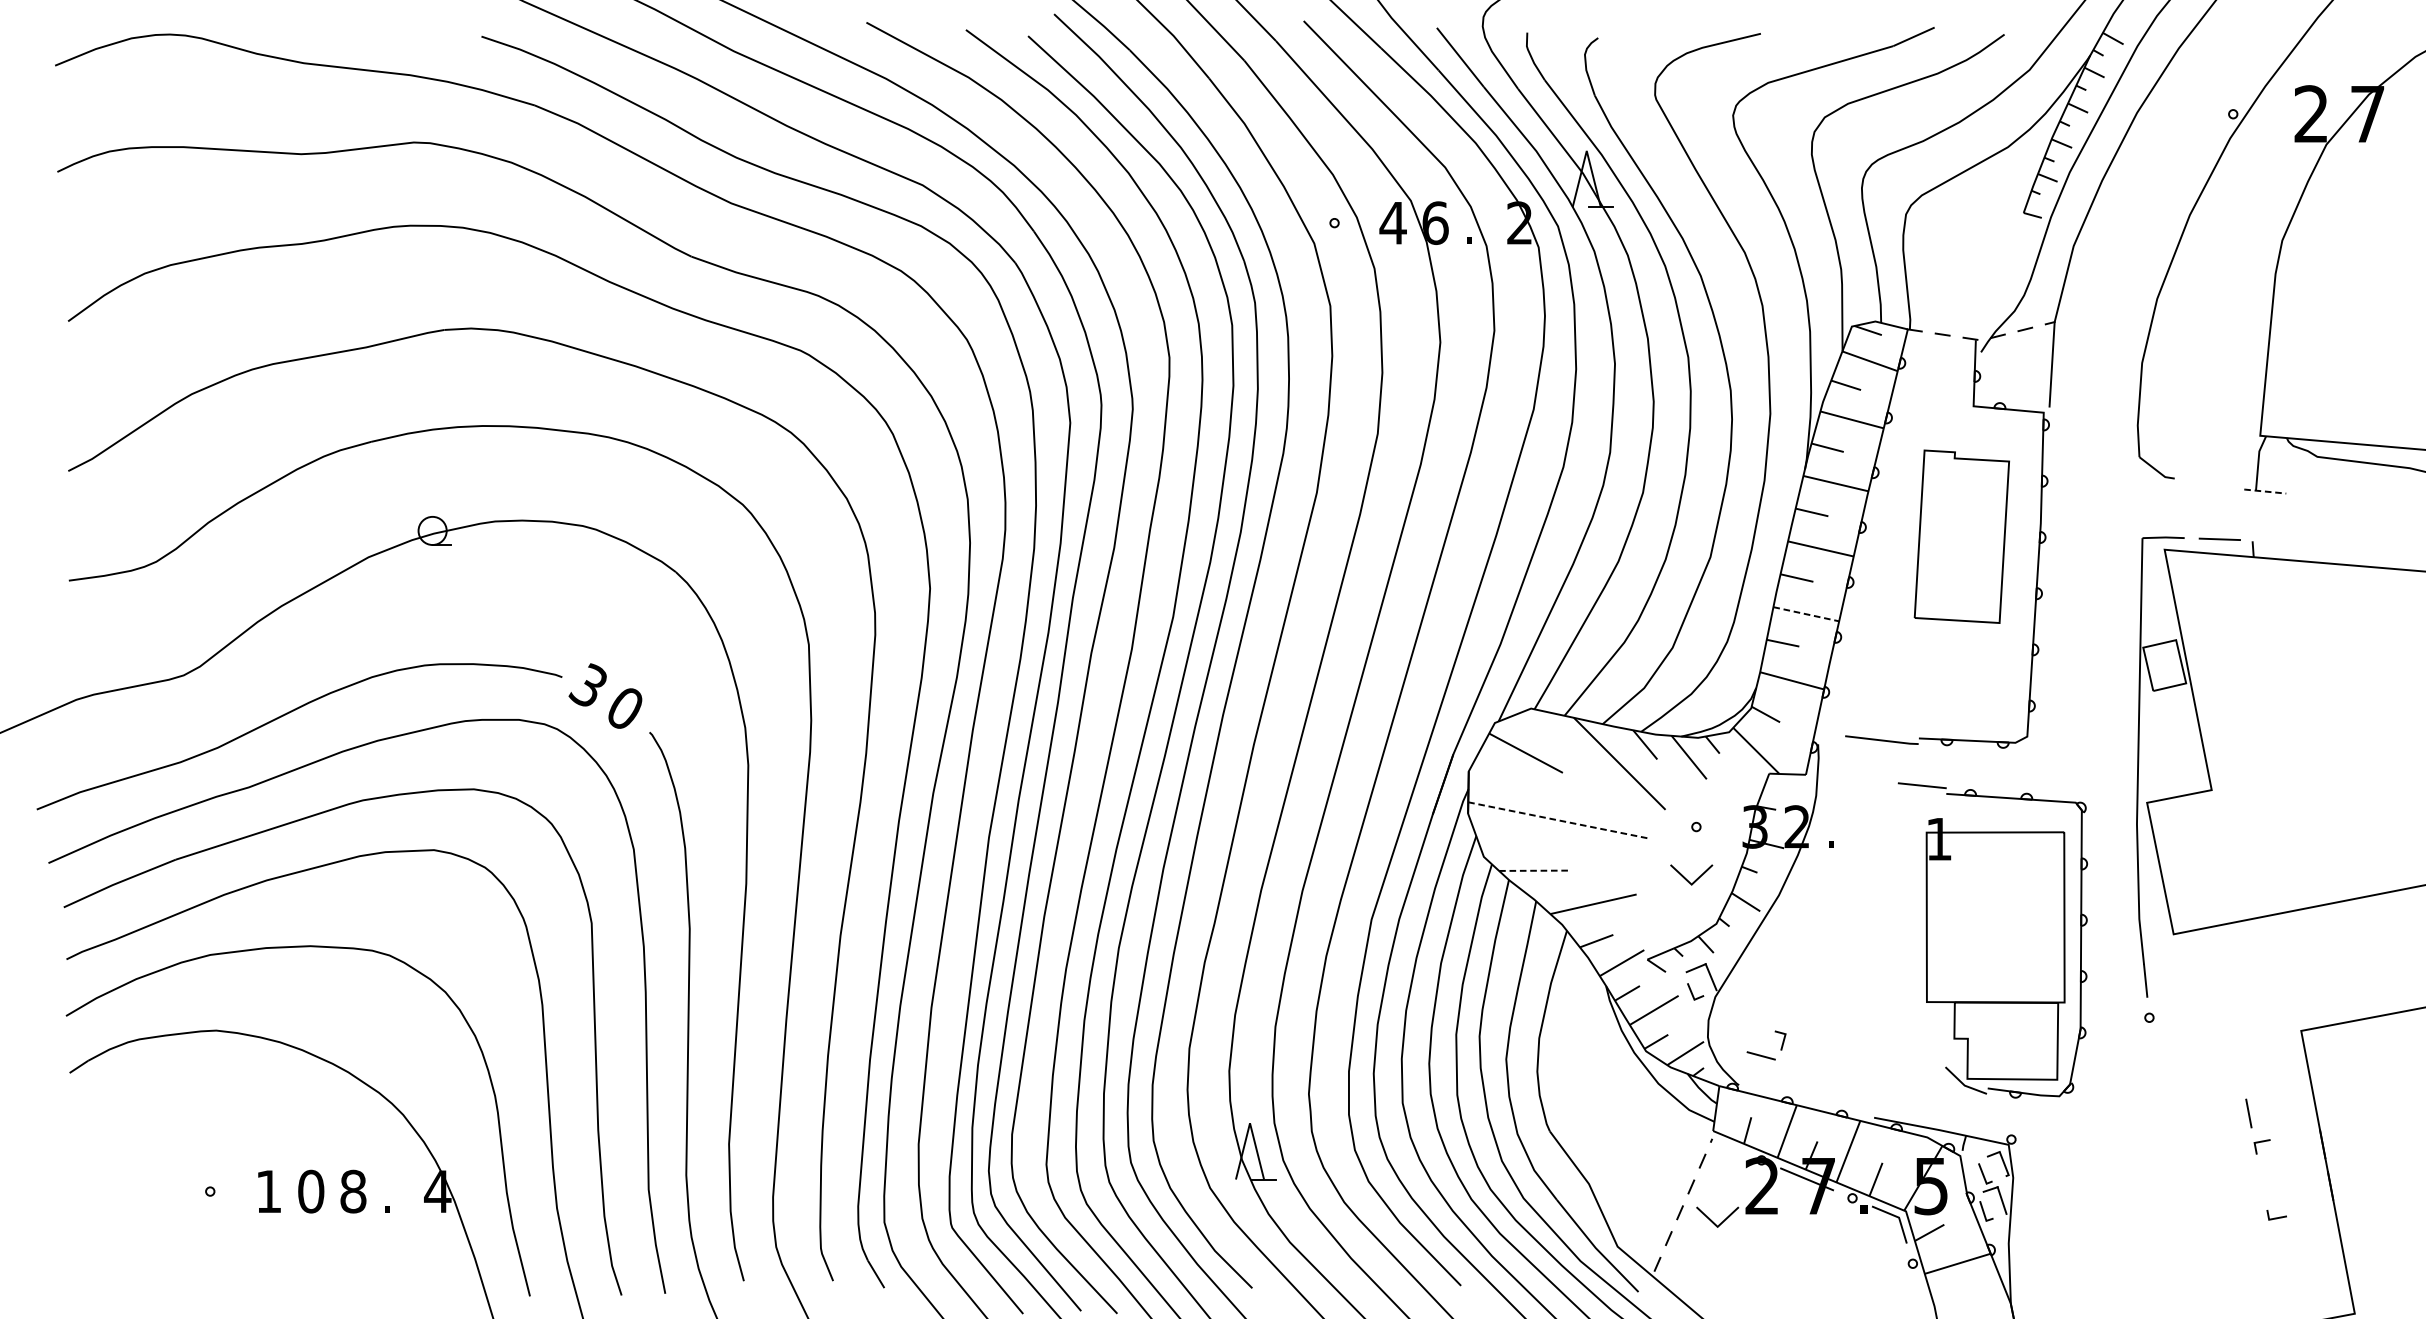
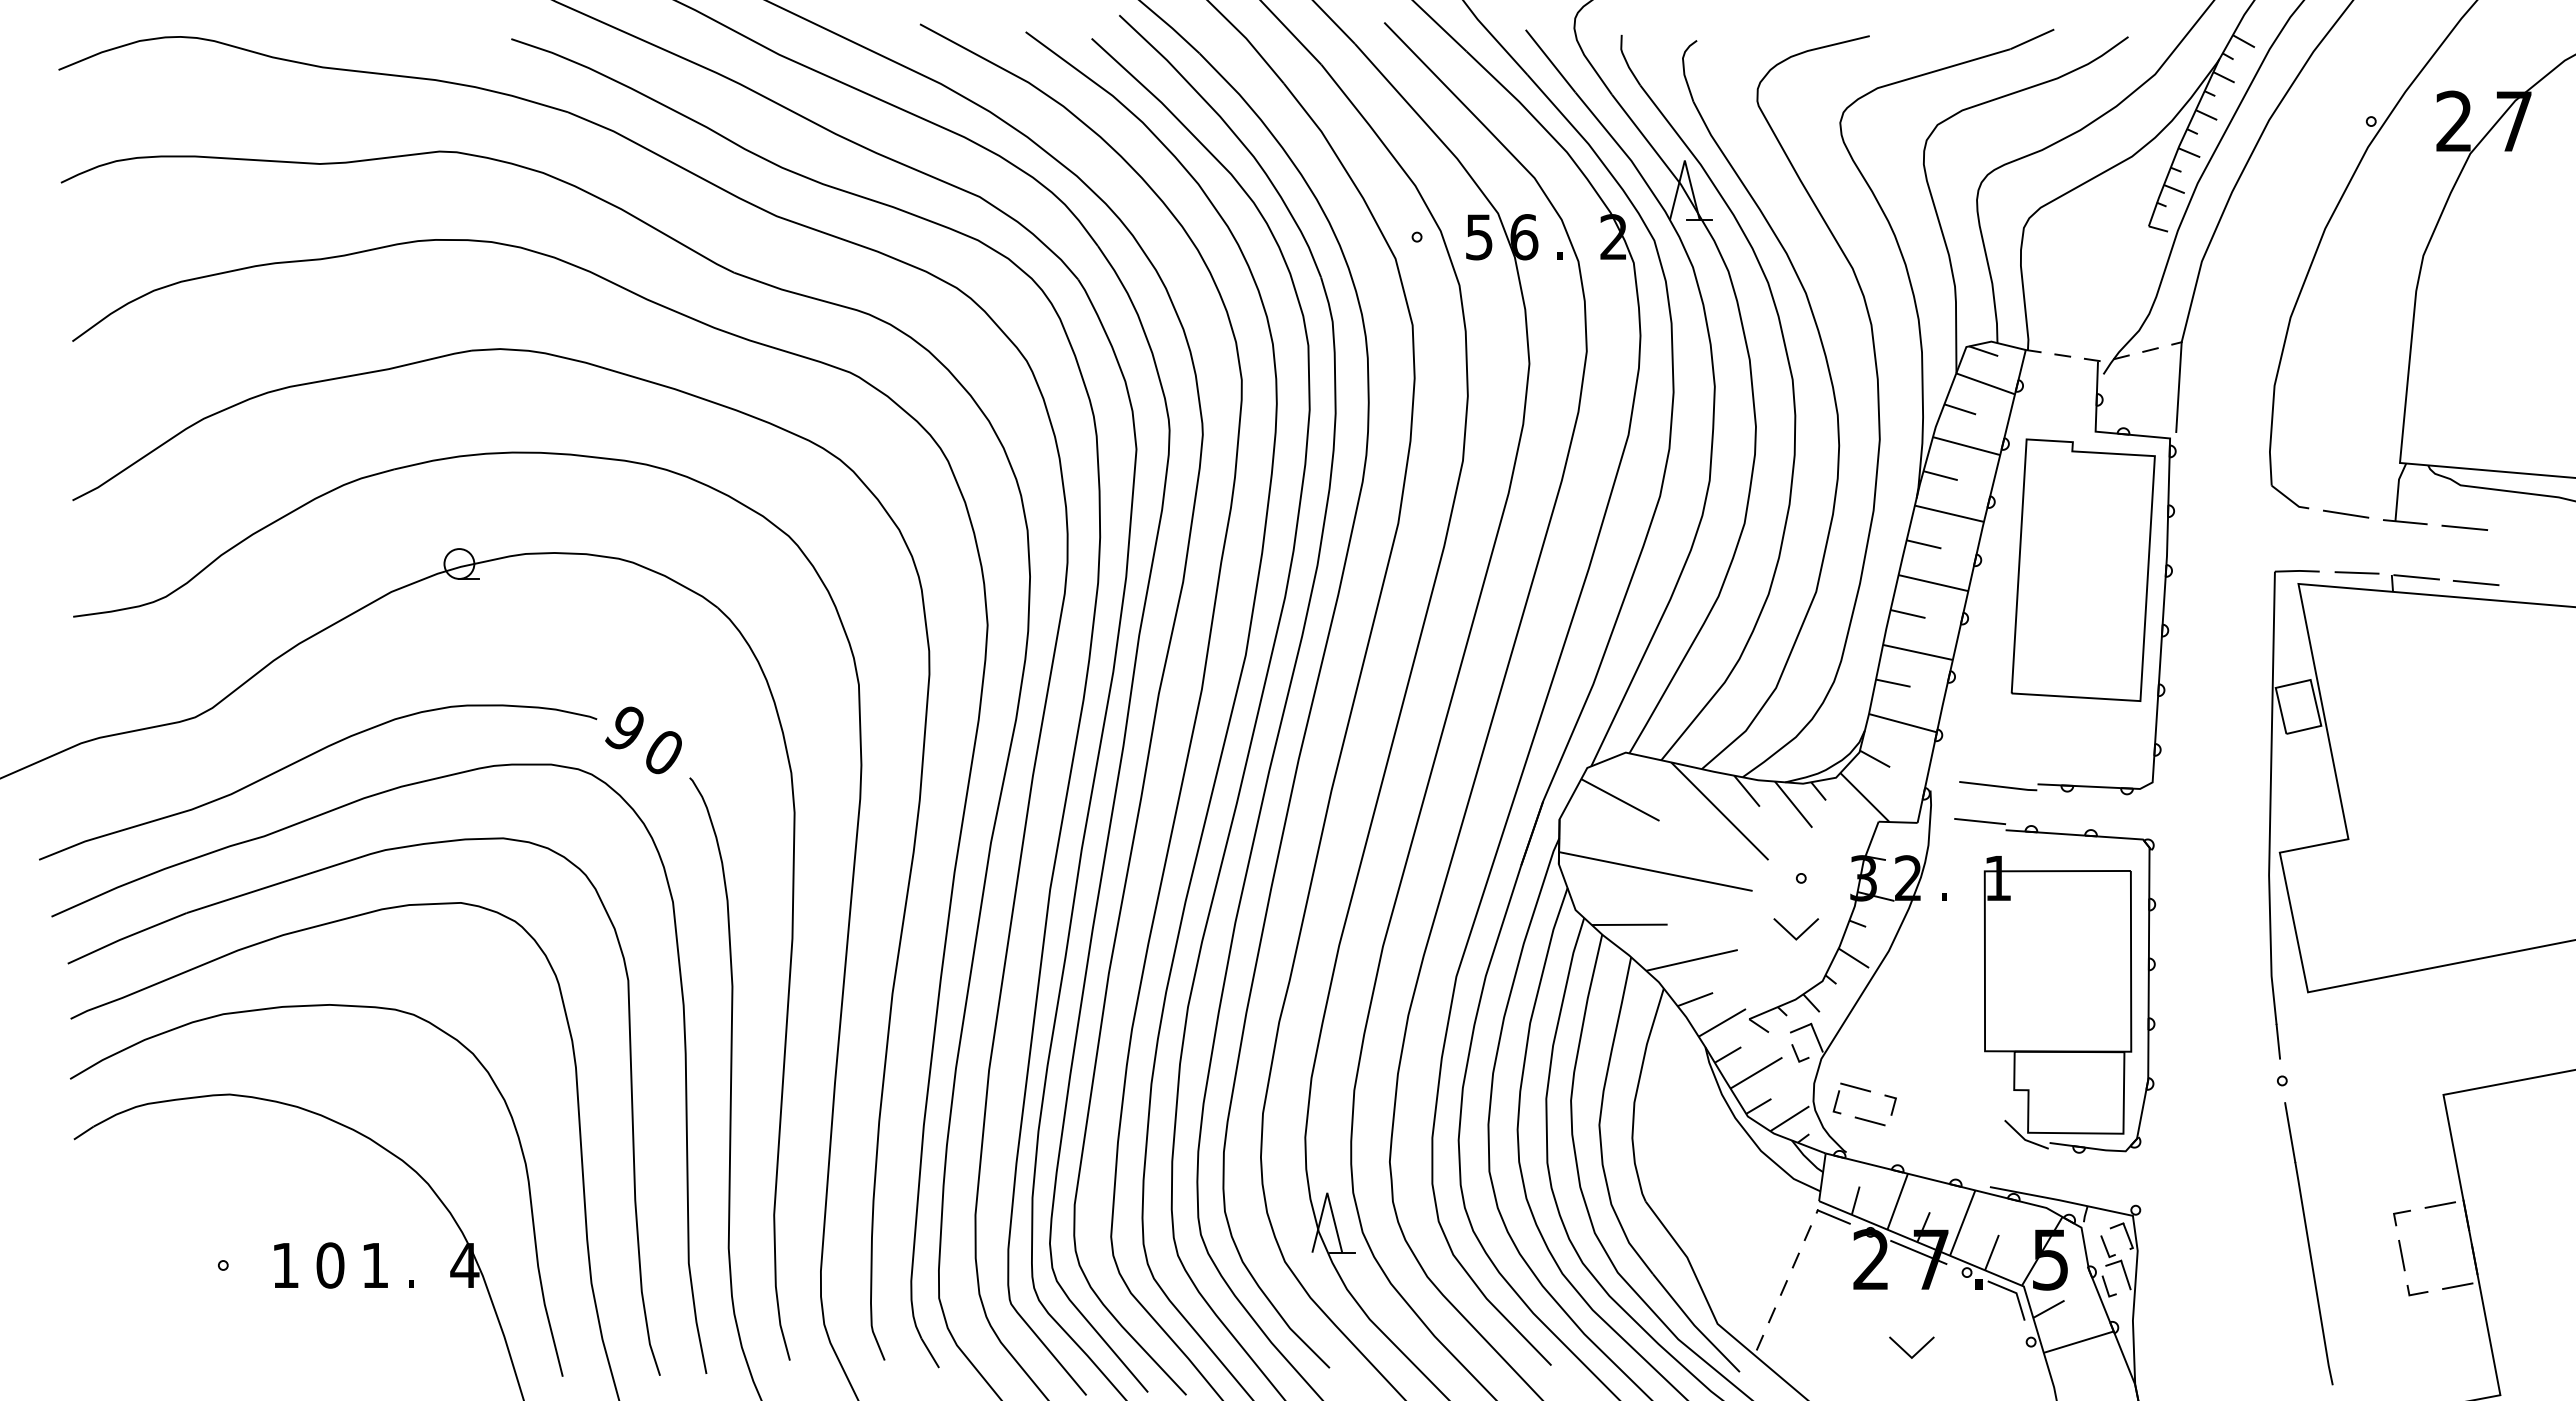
text: (1392, 223) -> (1478, 237), 4 -> 5
line: (2208, 483) -> (2345, 513), added
line: (2264, 491) -> (2404, 522), dashed -> solid
line: (2321, 496) -> (2464, 527), added
part: (1961, 536) -> (2082, 569), size x1.43
line: (2275, 543) -> (2416, 577), added
line: (2331, 548) -> (2475, 582), added
line: (1805, 614) -> (1917, 652), dashed -> solid
text: (587, 684) -> (623, 727), 3 -> 9
line: (1559, 820) -> (1655, 871), dashed -> solid
line: (1534, 870) -> (1629, 924), dashed -> solid
part: (1993, 940) -> (2055, 985), moved
part: (1746, 1024) -> (1854, 1088), added
line: (2248, 1113) -> (2401, 1255), moved
line: (2298, 1134) -> (2440, 1204), added
line: (1726, 1145) -> (1833, 1216), added
line: (2174, 1170) -> (2308, 1243), added
text: (353, 1191) -> (375, 1265), 8 -> 1
line: (2314, 1211) -> (2457, 1286), added
line: (1712, 1220) -> (1906, 1351), moved

